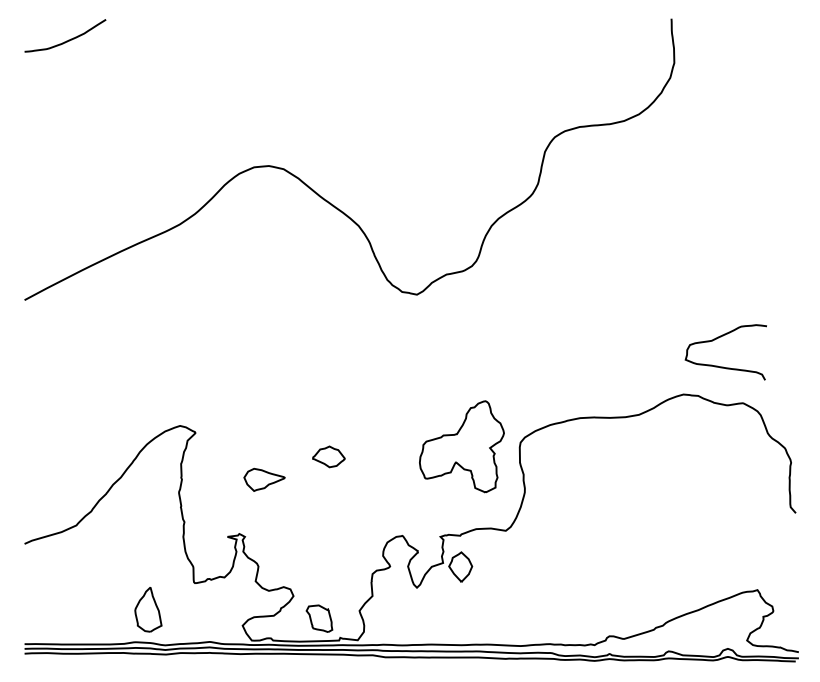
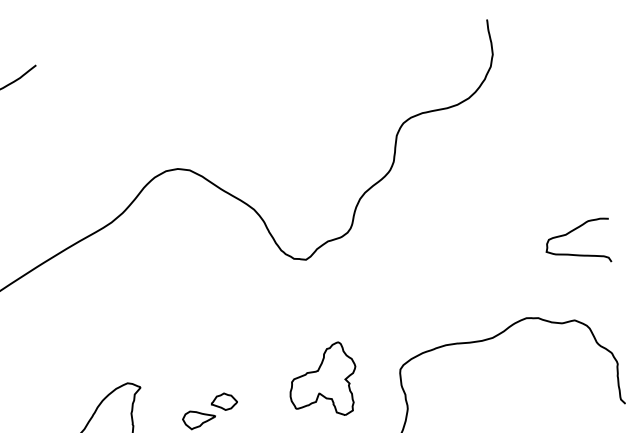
curve: (723, 366) -> (577, 254), moved
part: (461, 446) -> (322, 380), moved
part: (328, 456) -> (223, 401), moved

